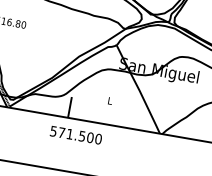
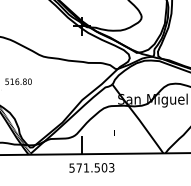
text: (98, 138) -> (111, 167), 571.500 -> 571.503

